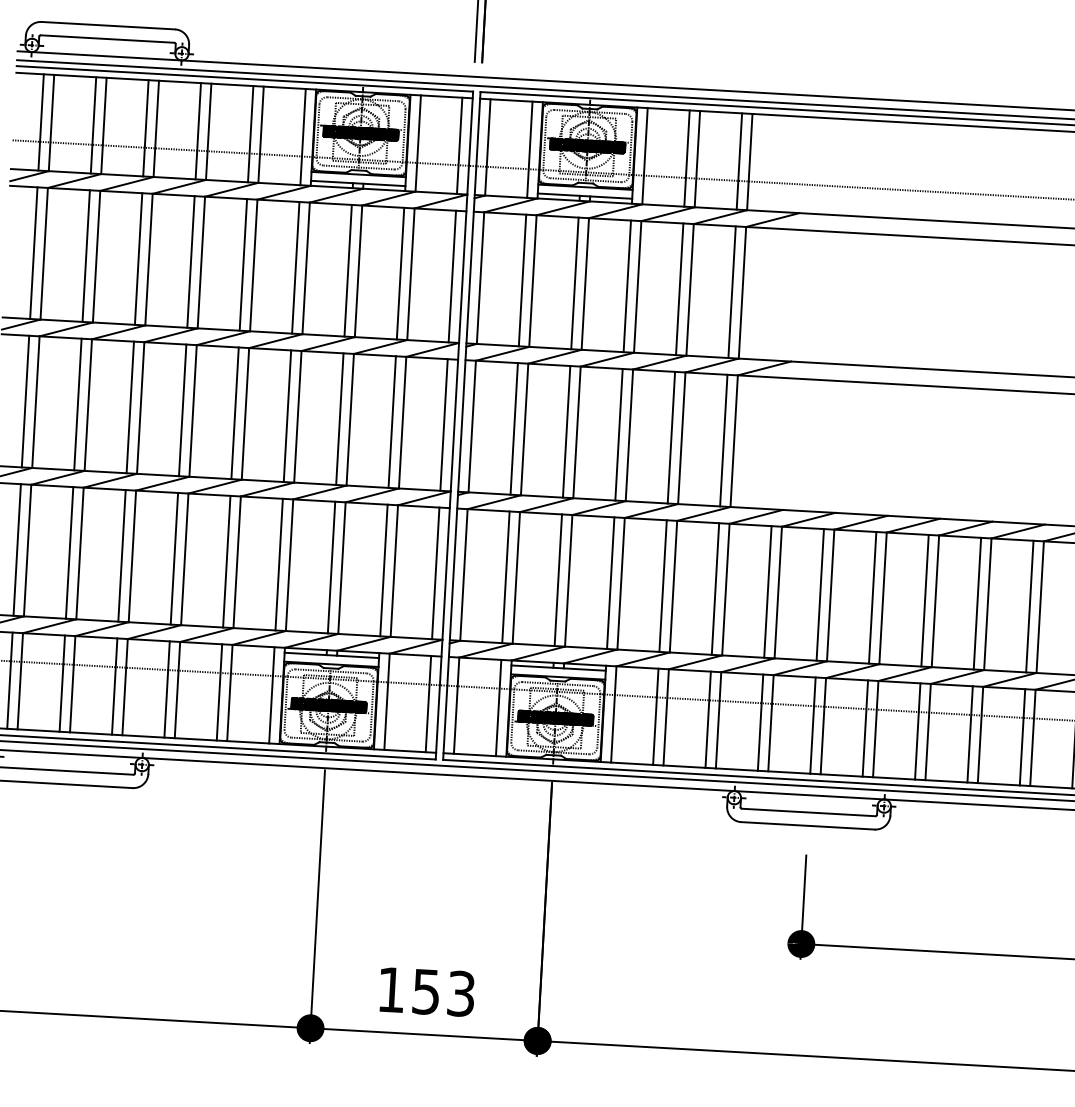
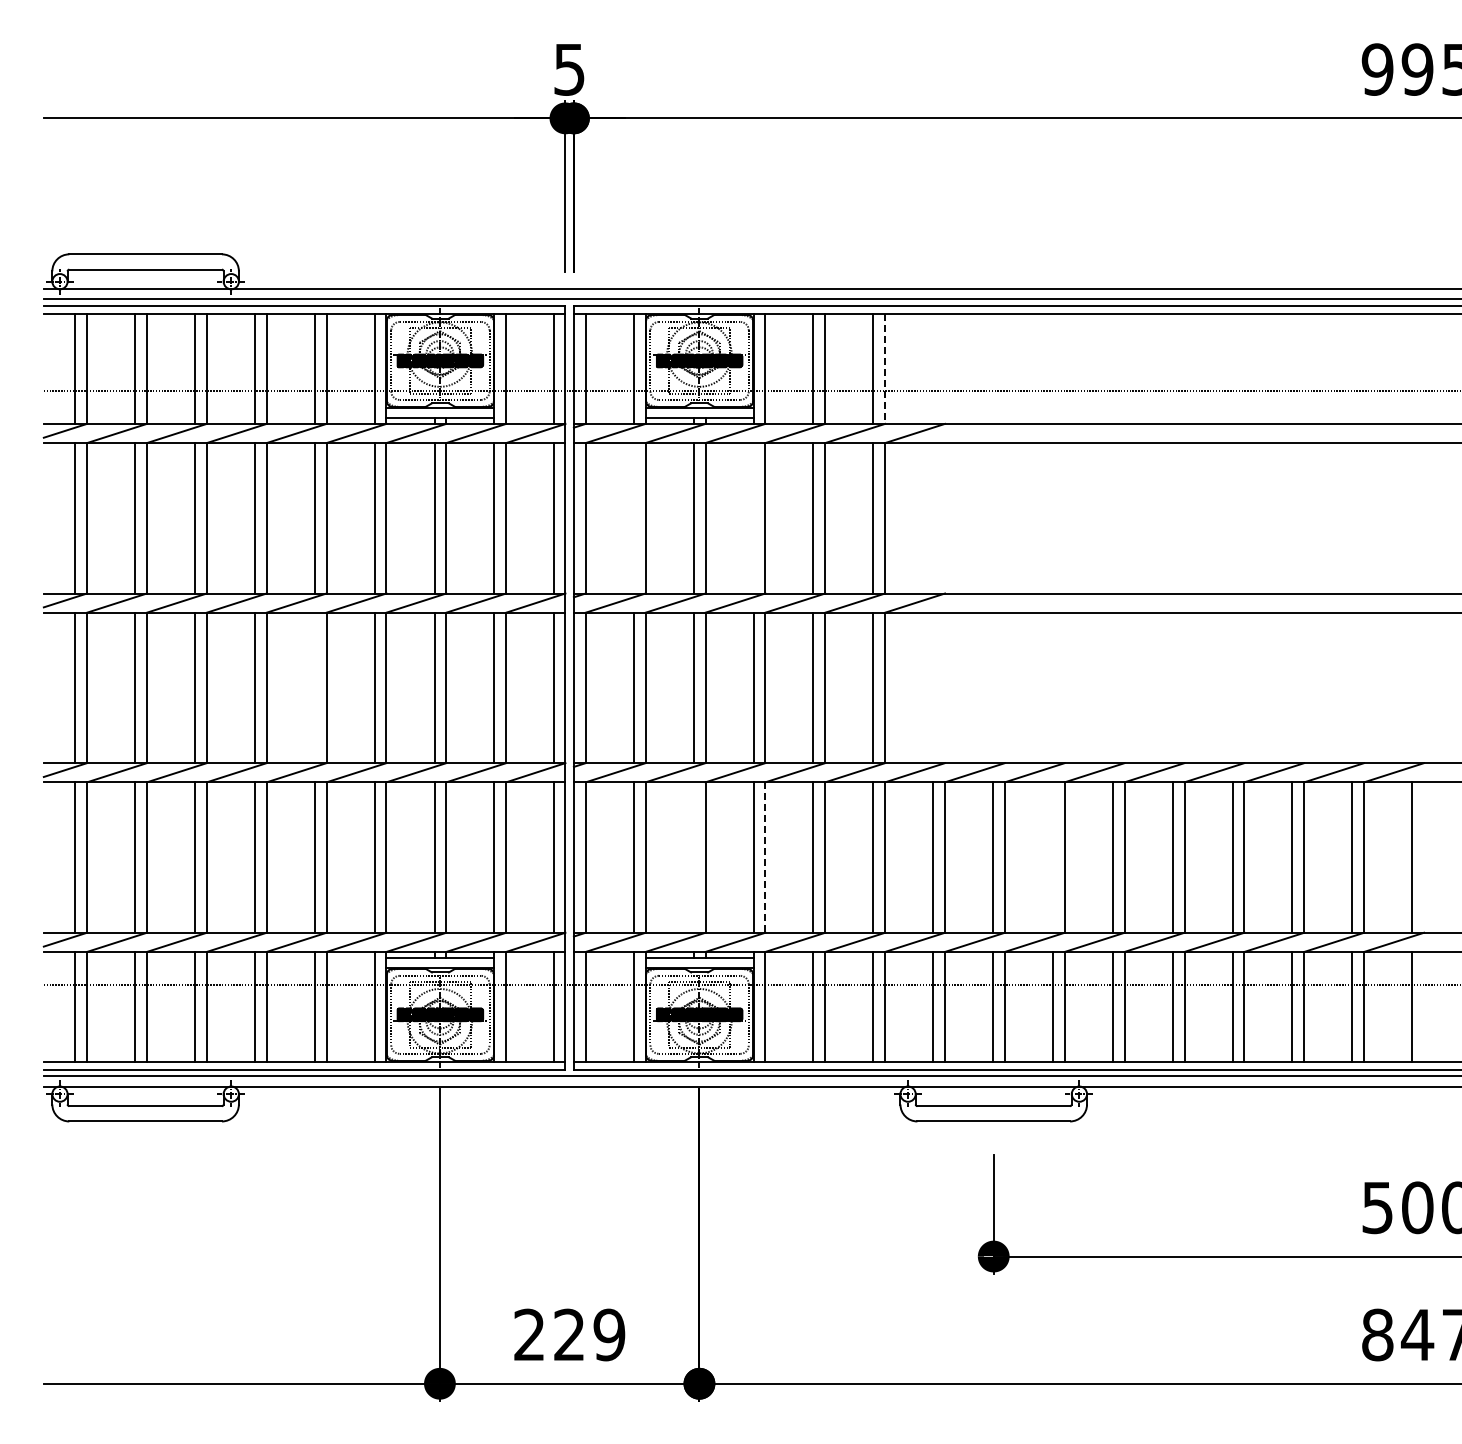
line: (750, 162) -> (885, 369), solid -> dashed
line: (522, 280) -> (633, 518), removed
line: (627, 286) -> (753, 518), removed
line: (234, 412) -> (314, 687), removed
line: (558, 580) -> (693, 857), removed
line: (621, 584) -> (765, 858), solid -> dashed
line: (872, 597) -> (1052, 857), removed
text: (426, 991) -> (569, 1334), 153 -> 229

